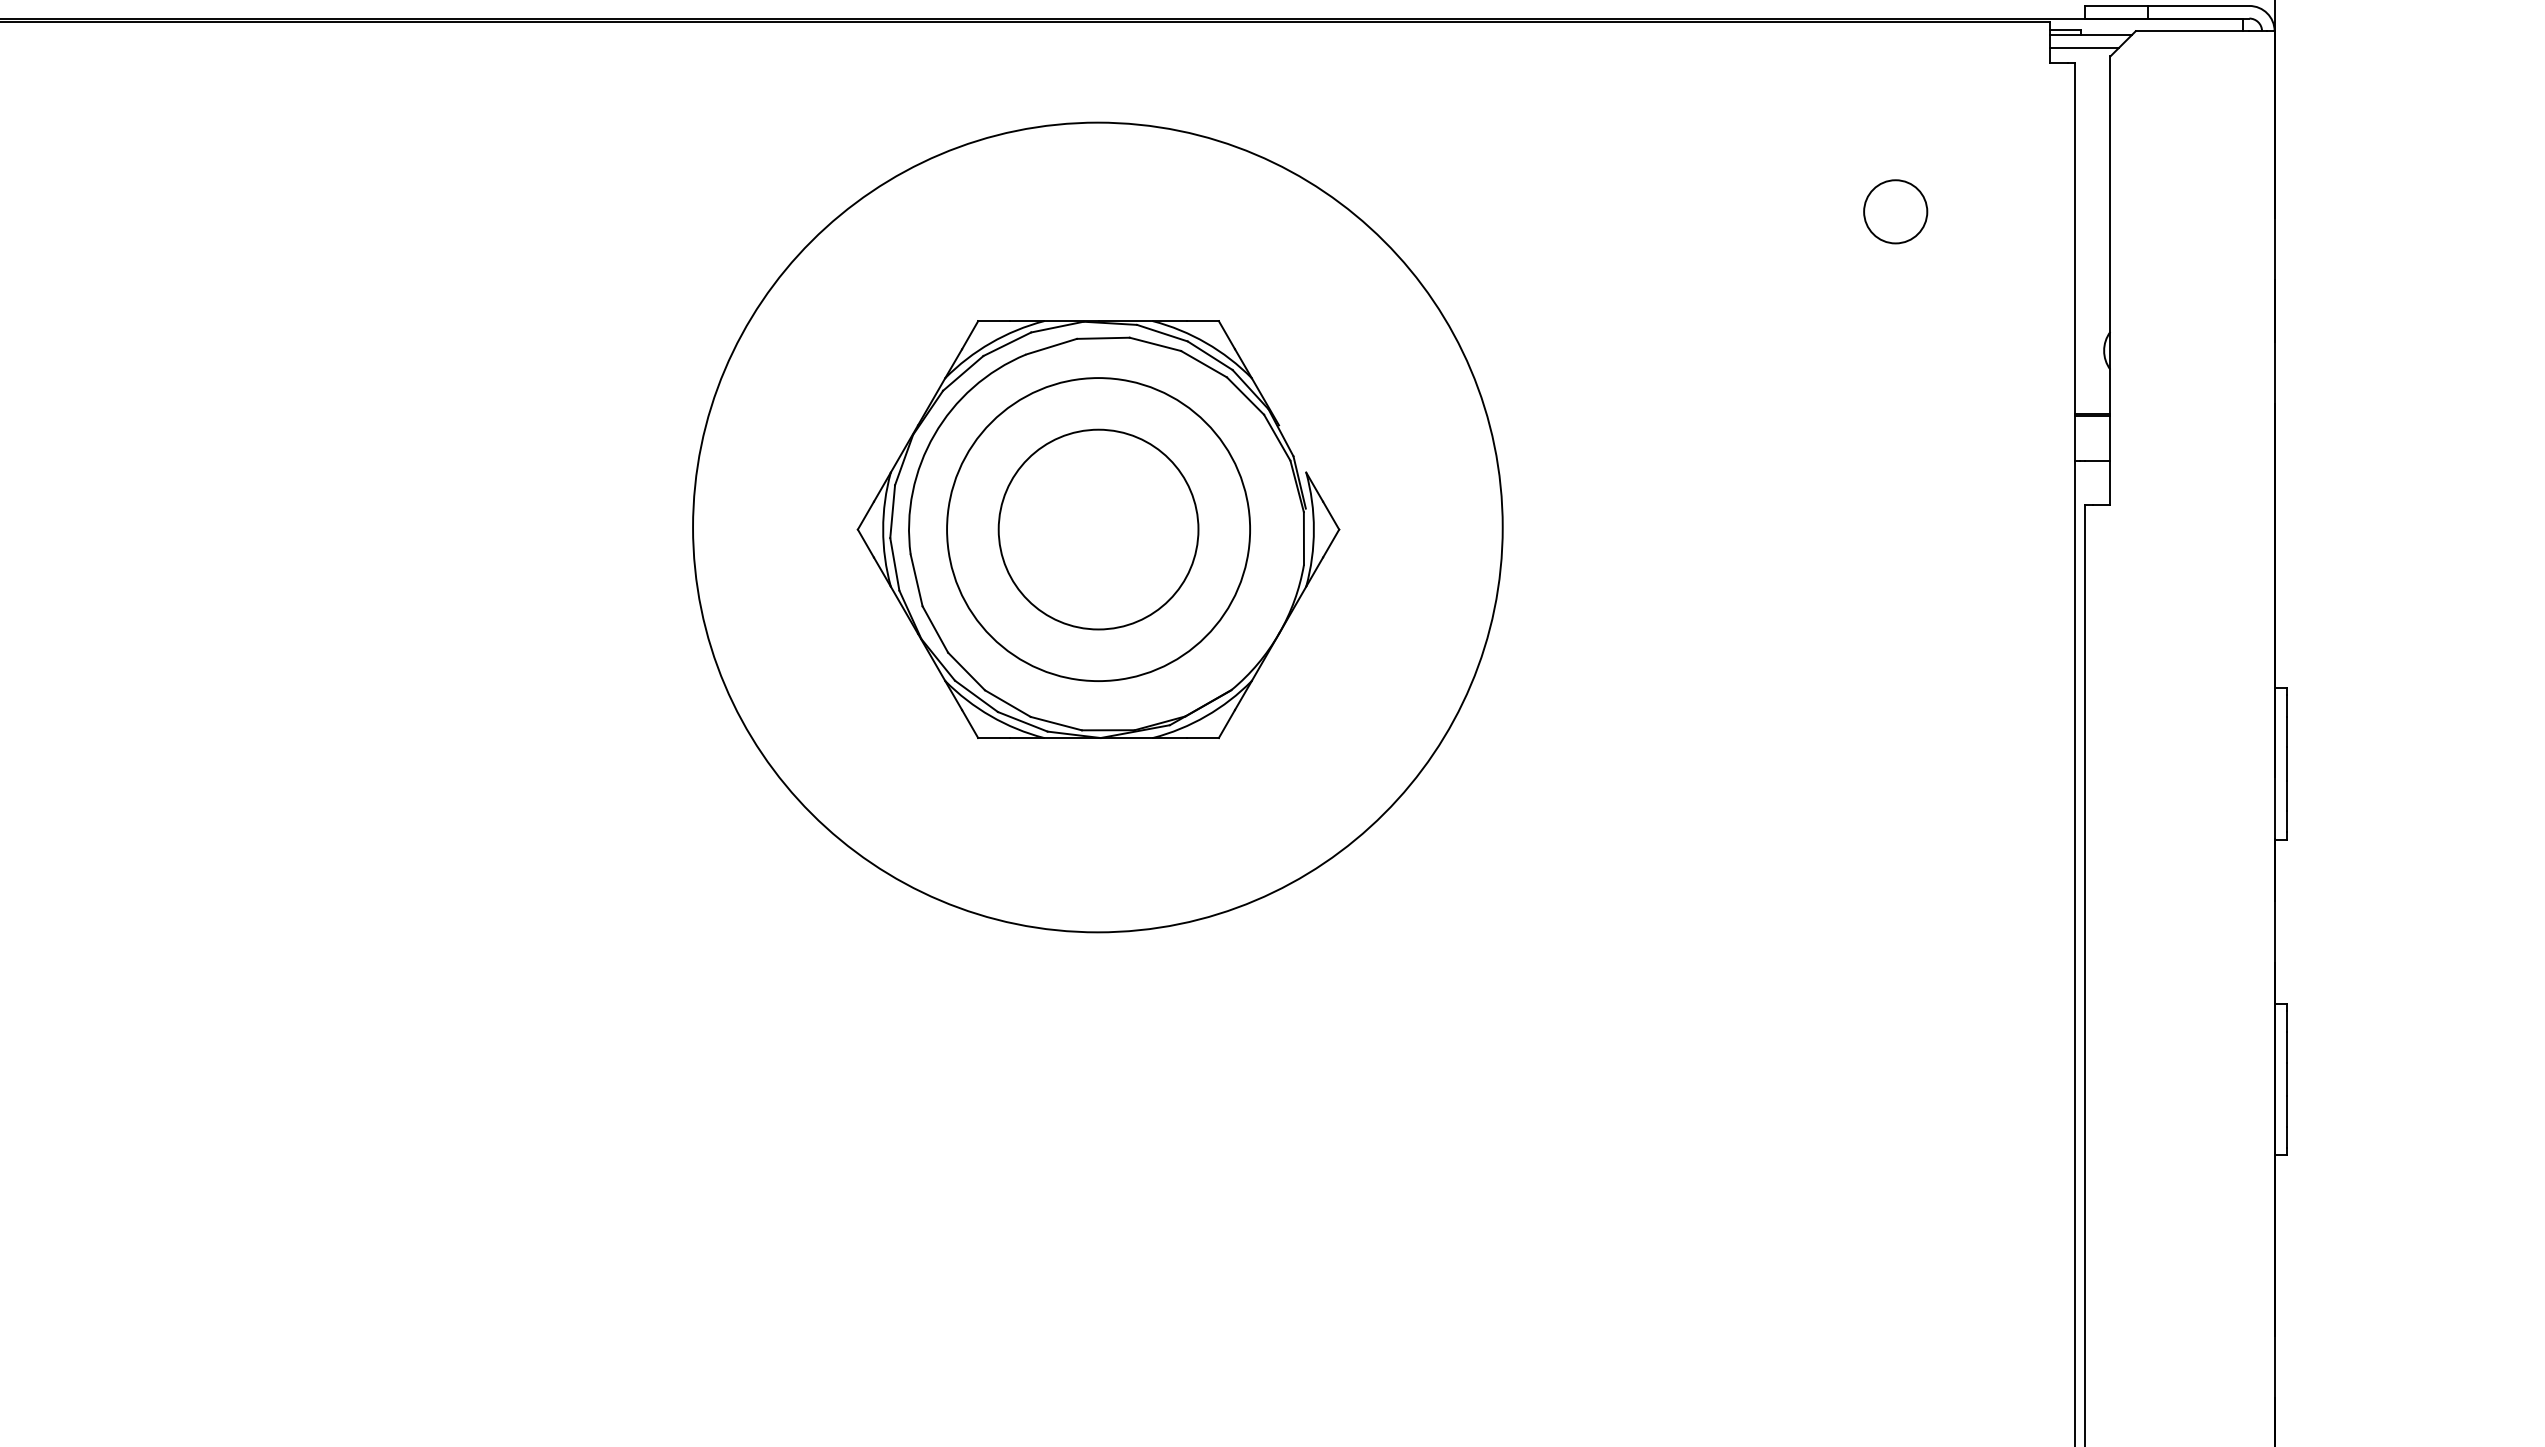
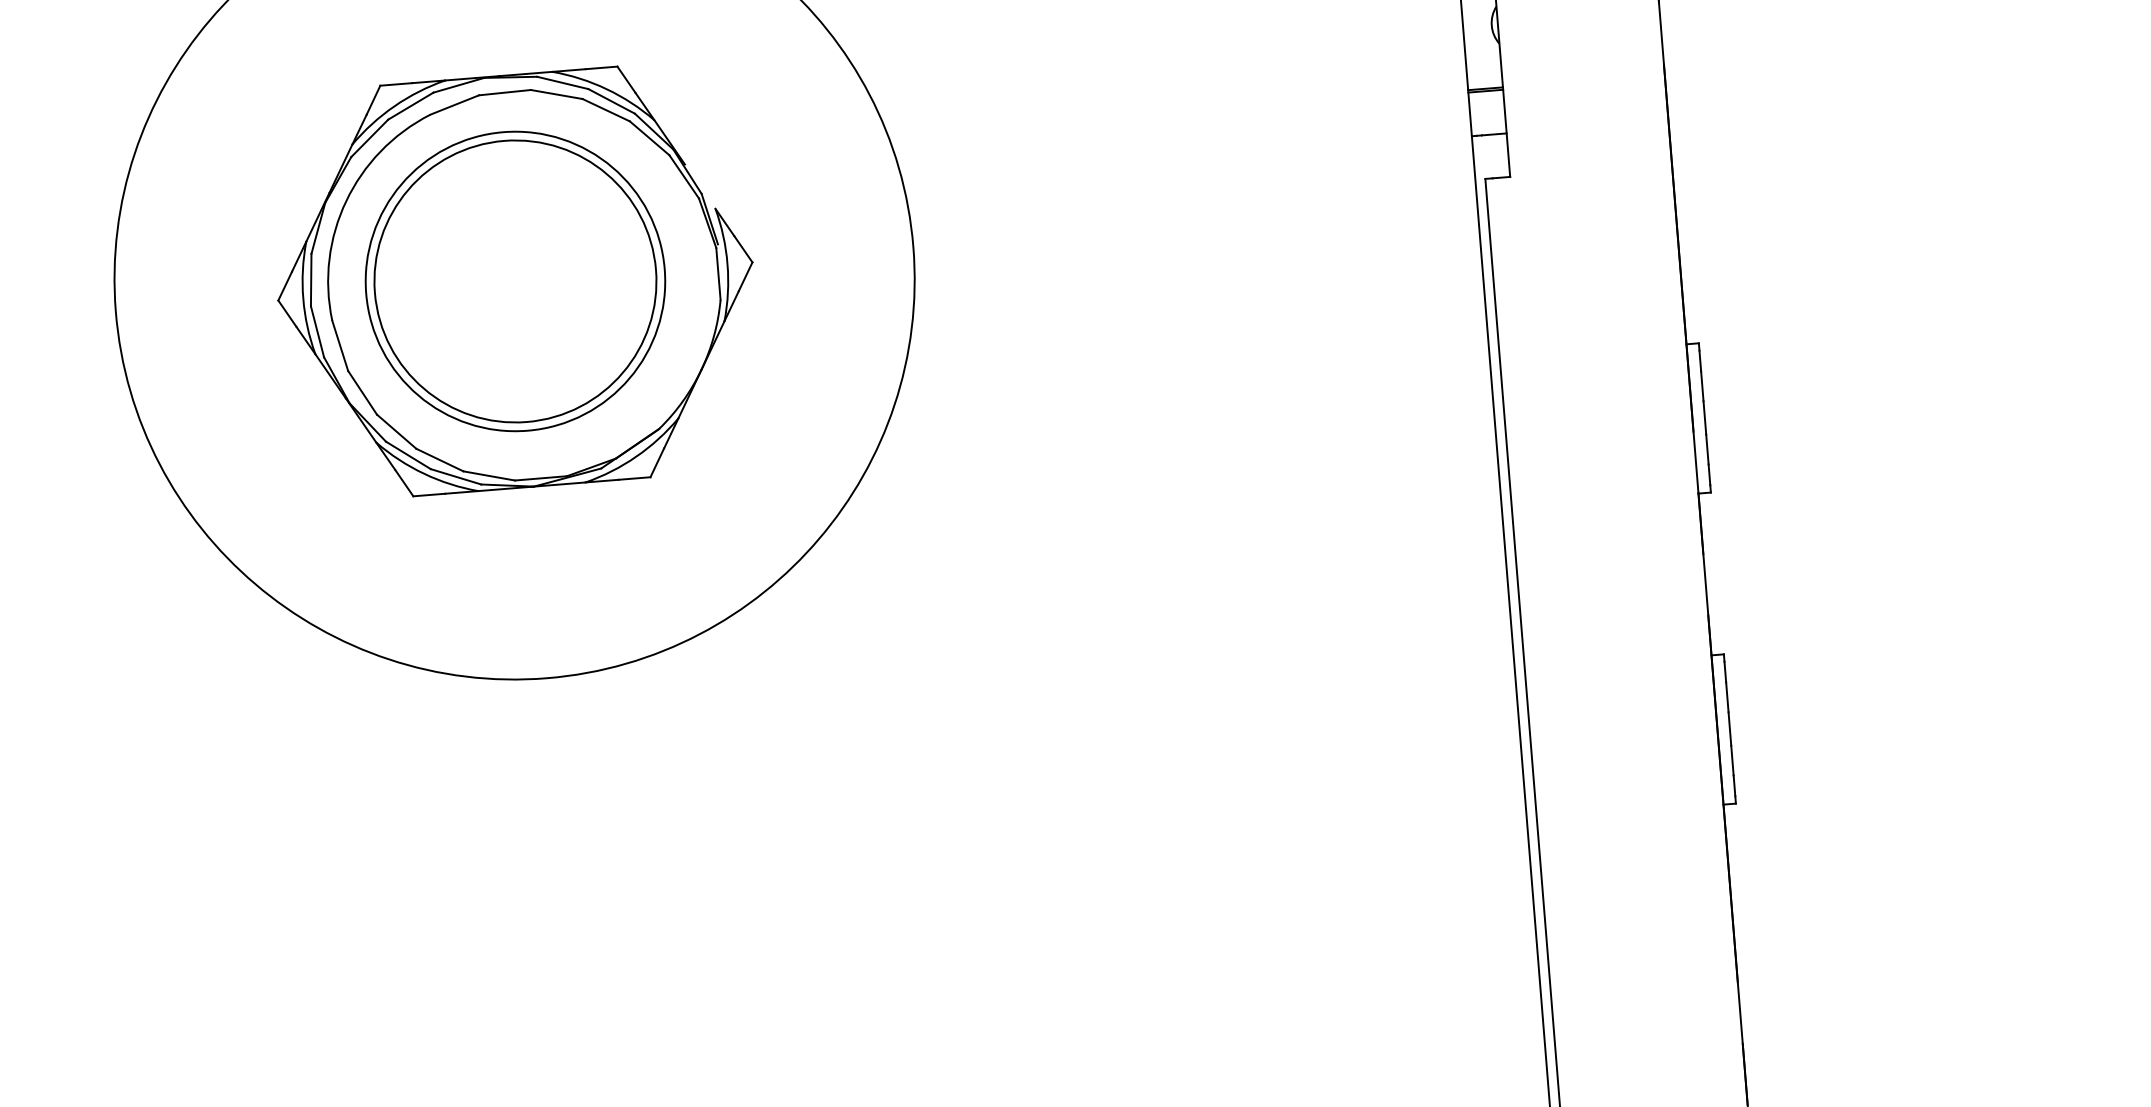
circle: (1098, 529) -> (515, 281), size x1.43

